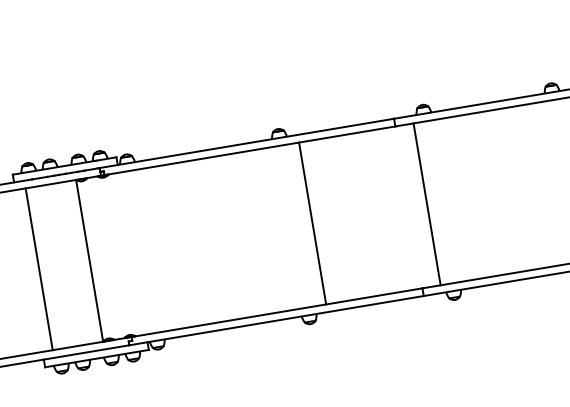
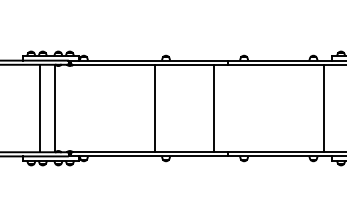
line: (426, 204) -> (213, 108), moved
line: (311, 223) -> (154, 108), moved
line: (39, 269) -> (40, 108), moved

